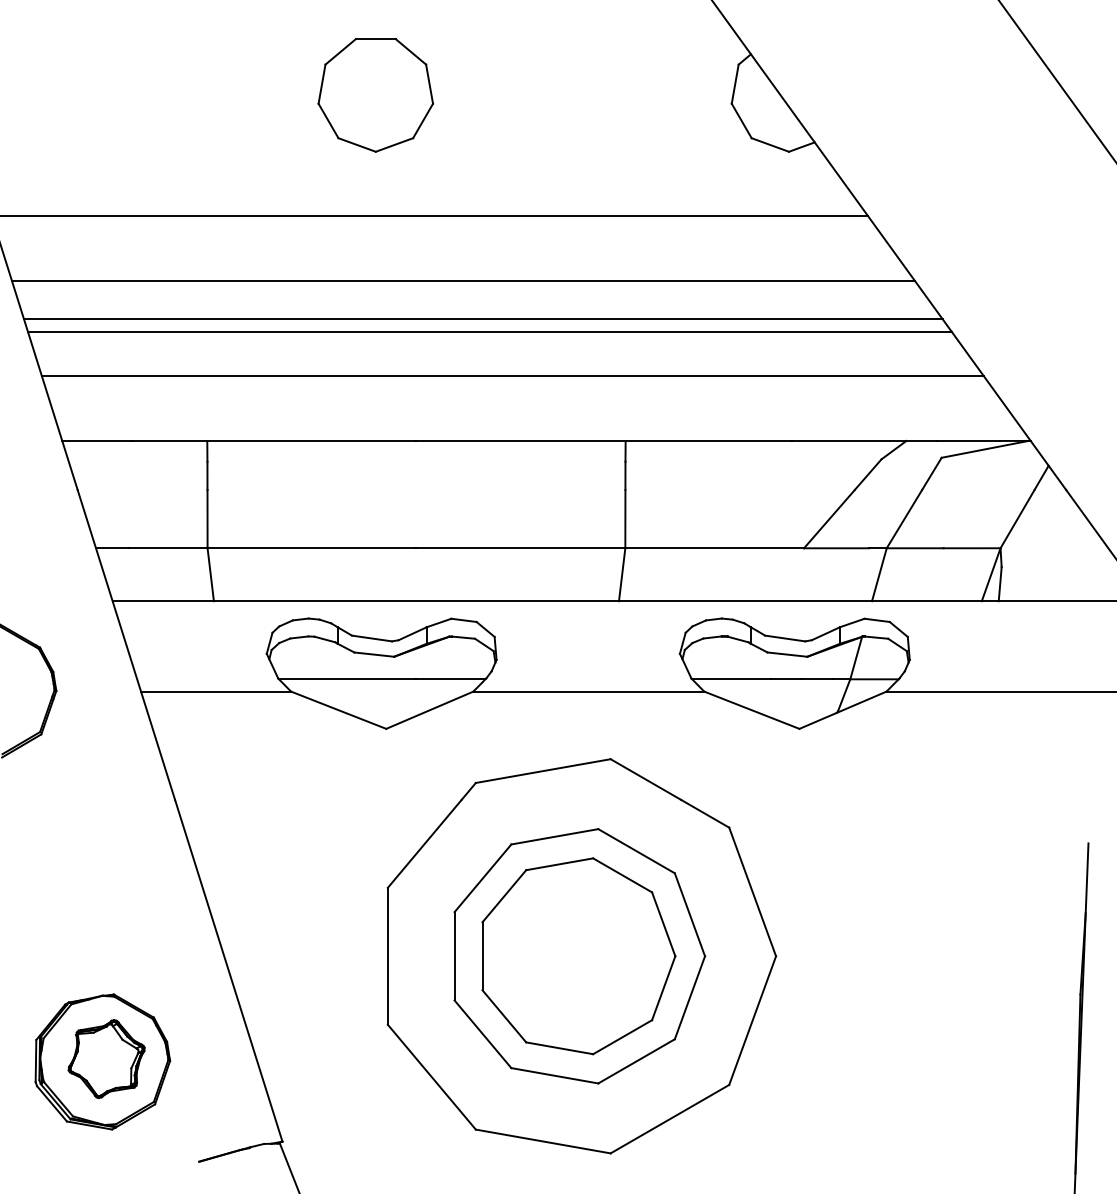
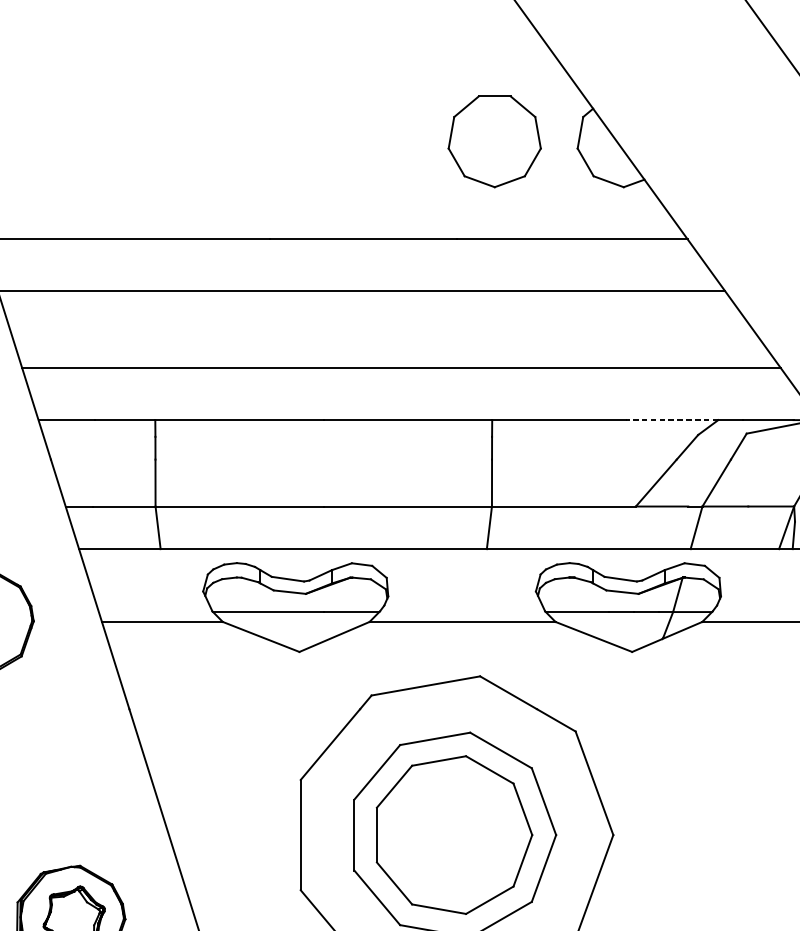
part: (375, 95) -> (494, 141), moved
line: (483, 319) -> (377, 322), removed
line: (490, 332) -> (383, 332), removed
line: (848, 440) -> (671, 419), solid -> dashed

